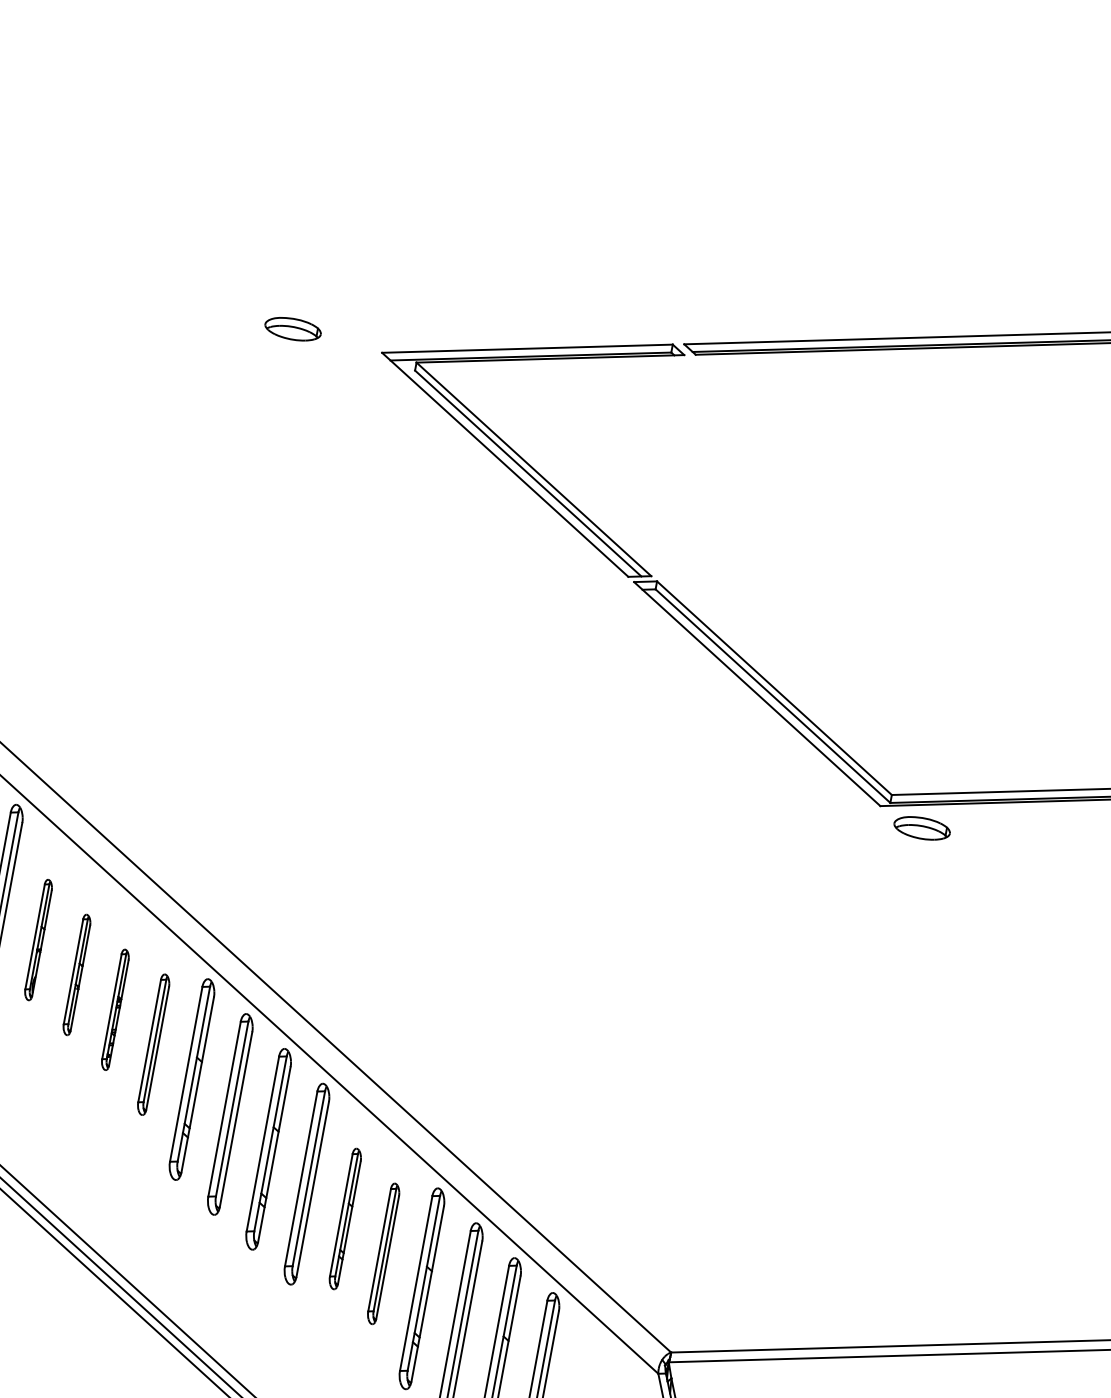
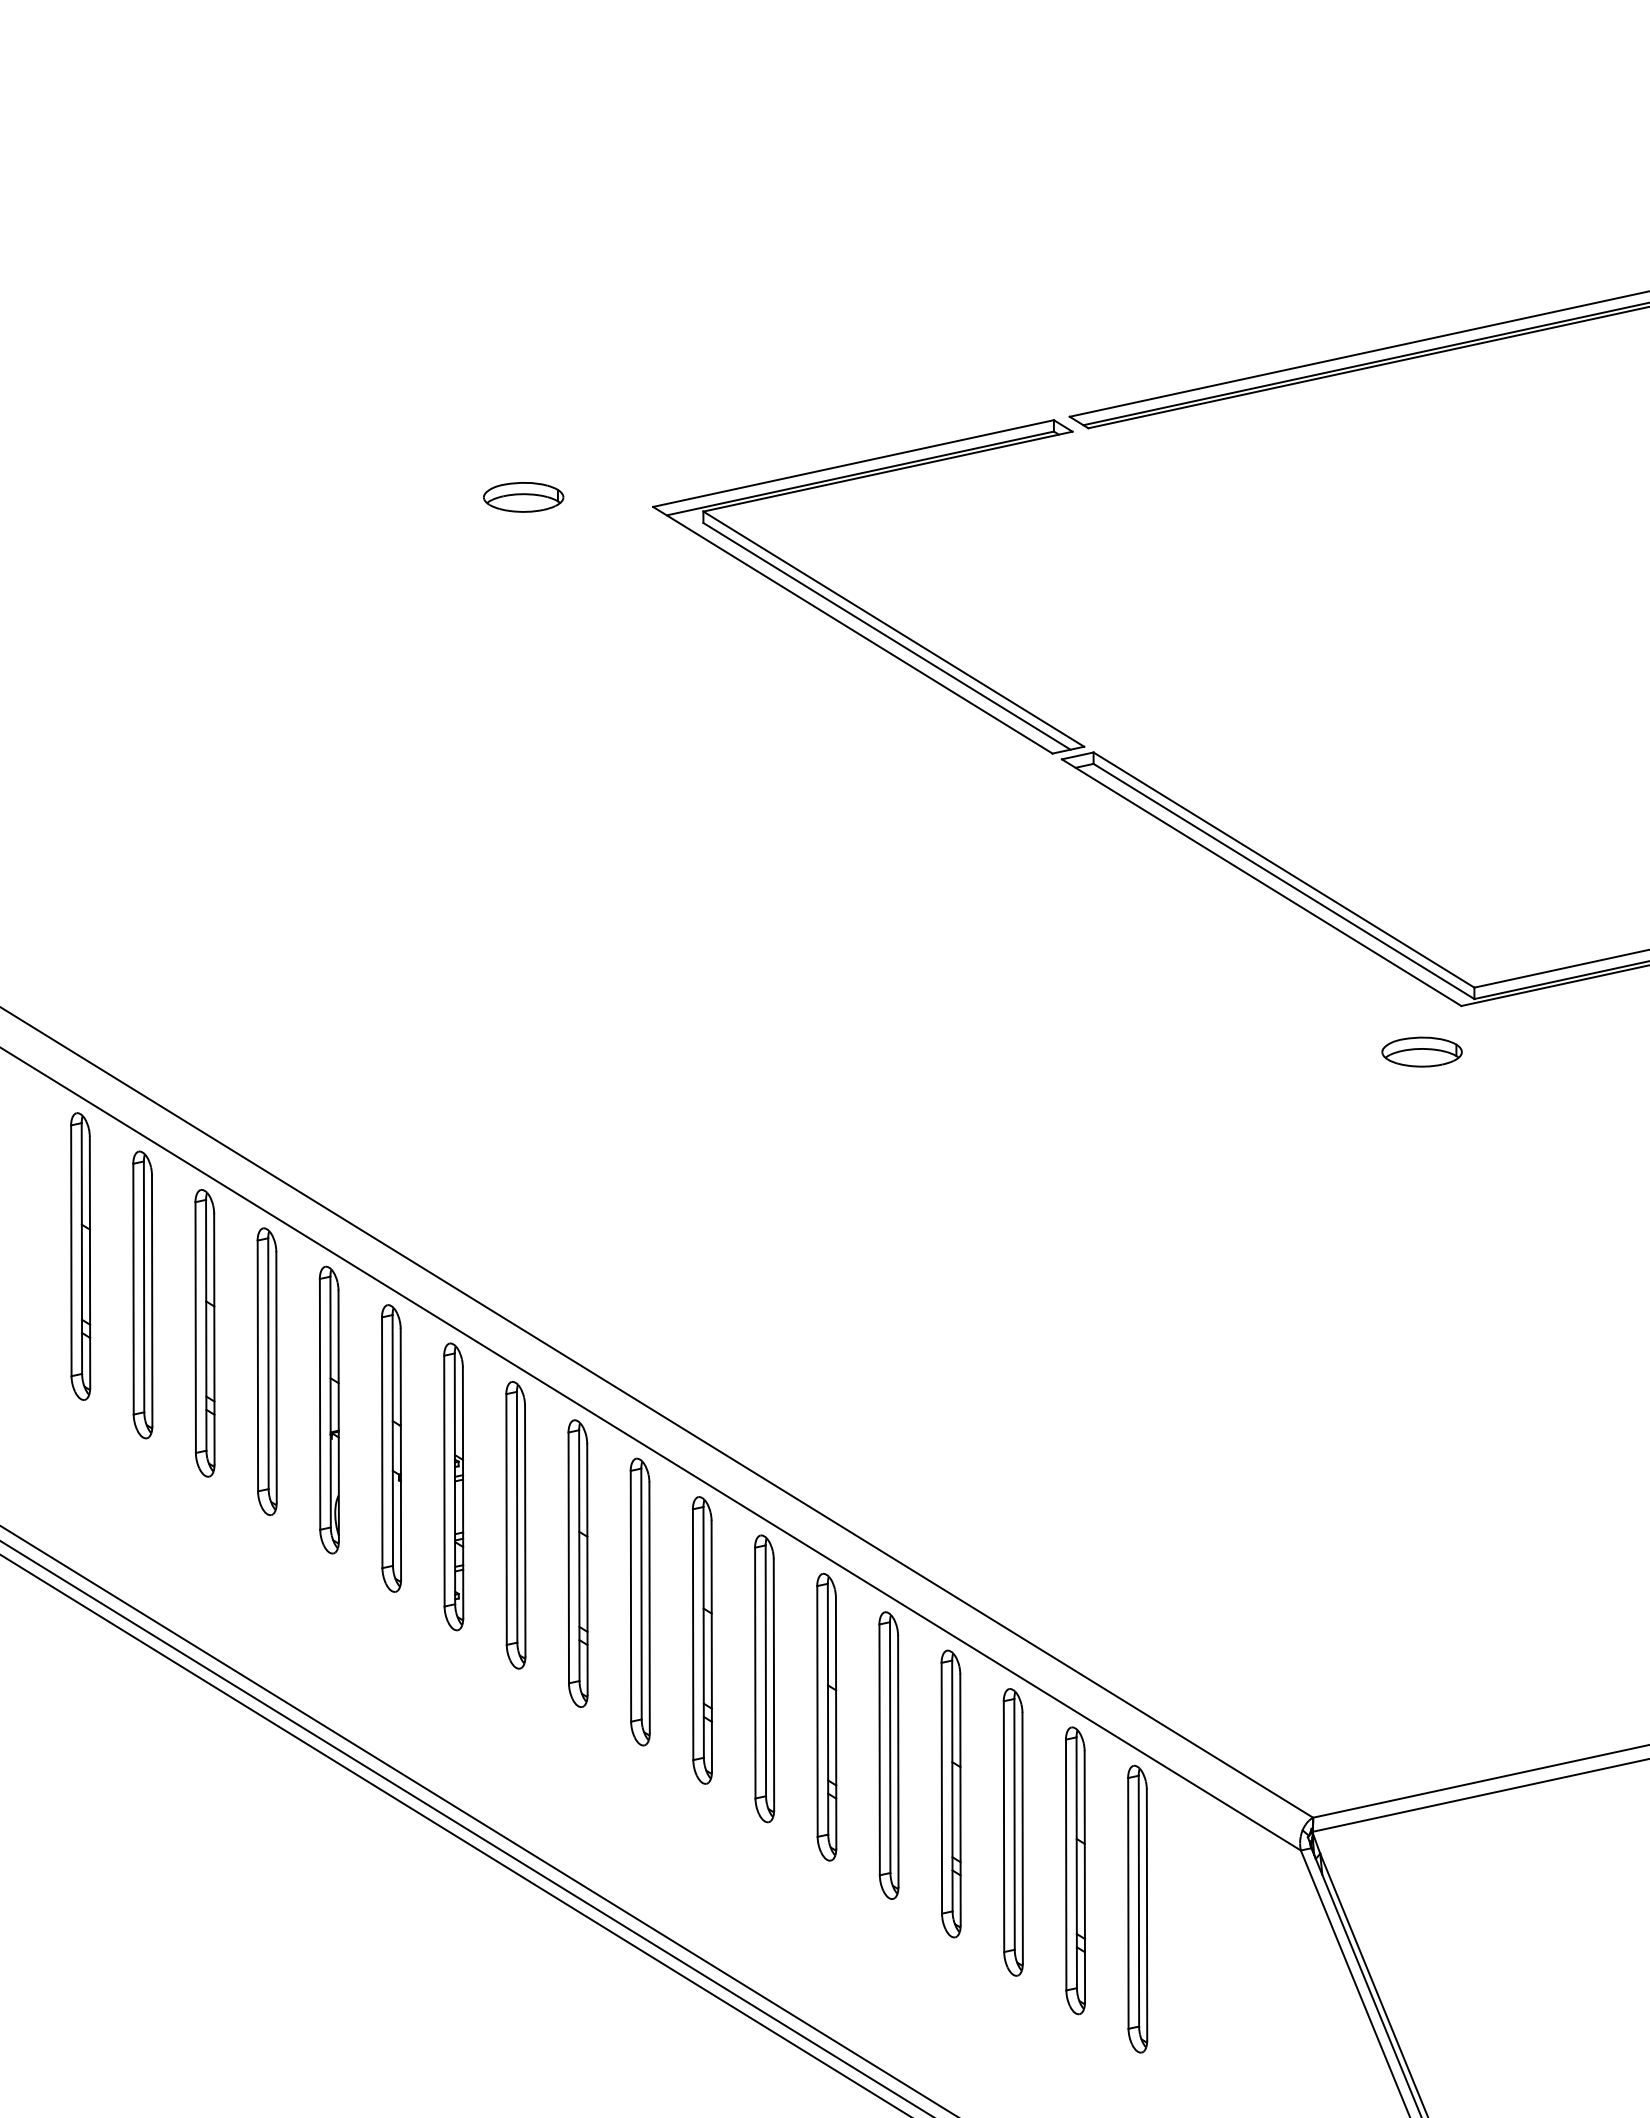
part: (921, 827) -> (1421, 1051), moved
part: (38, 939) -> (328, 1409), size x1.67
part: (76, 974) -> (391, 1448), size x1.67
part: (115, 1009) -> (453, 1486), size x1.67
part: (153, 1044) -> (515, 1525), size x1.43
part: (345, 1218) -> (826, 1716), size x1.43
part: (383, 1253) -> (888, 1755), size x1.43

